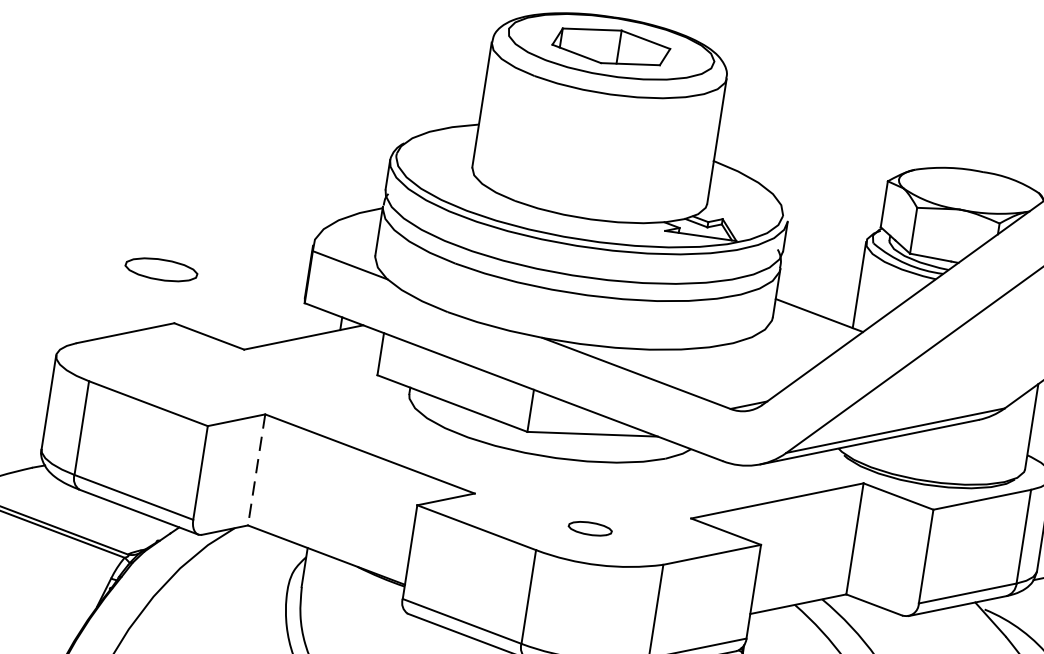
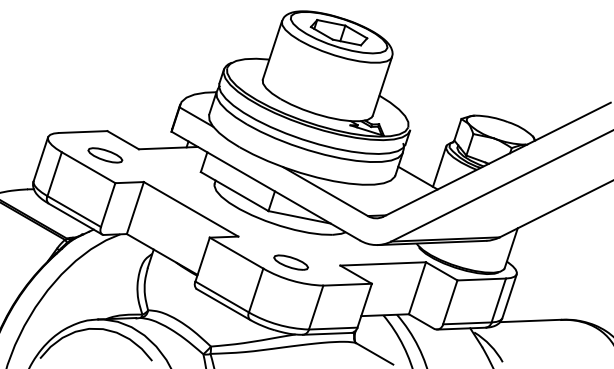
part: (161, 269) -> (105, 155), moved
line: (257, 470) -> (135, 208), dashed -> solid
part: (589, 528) -> (290, 262), size x1.67

